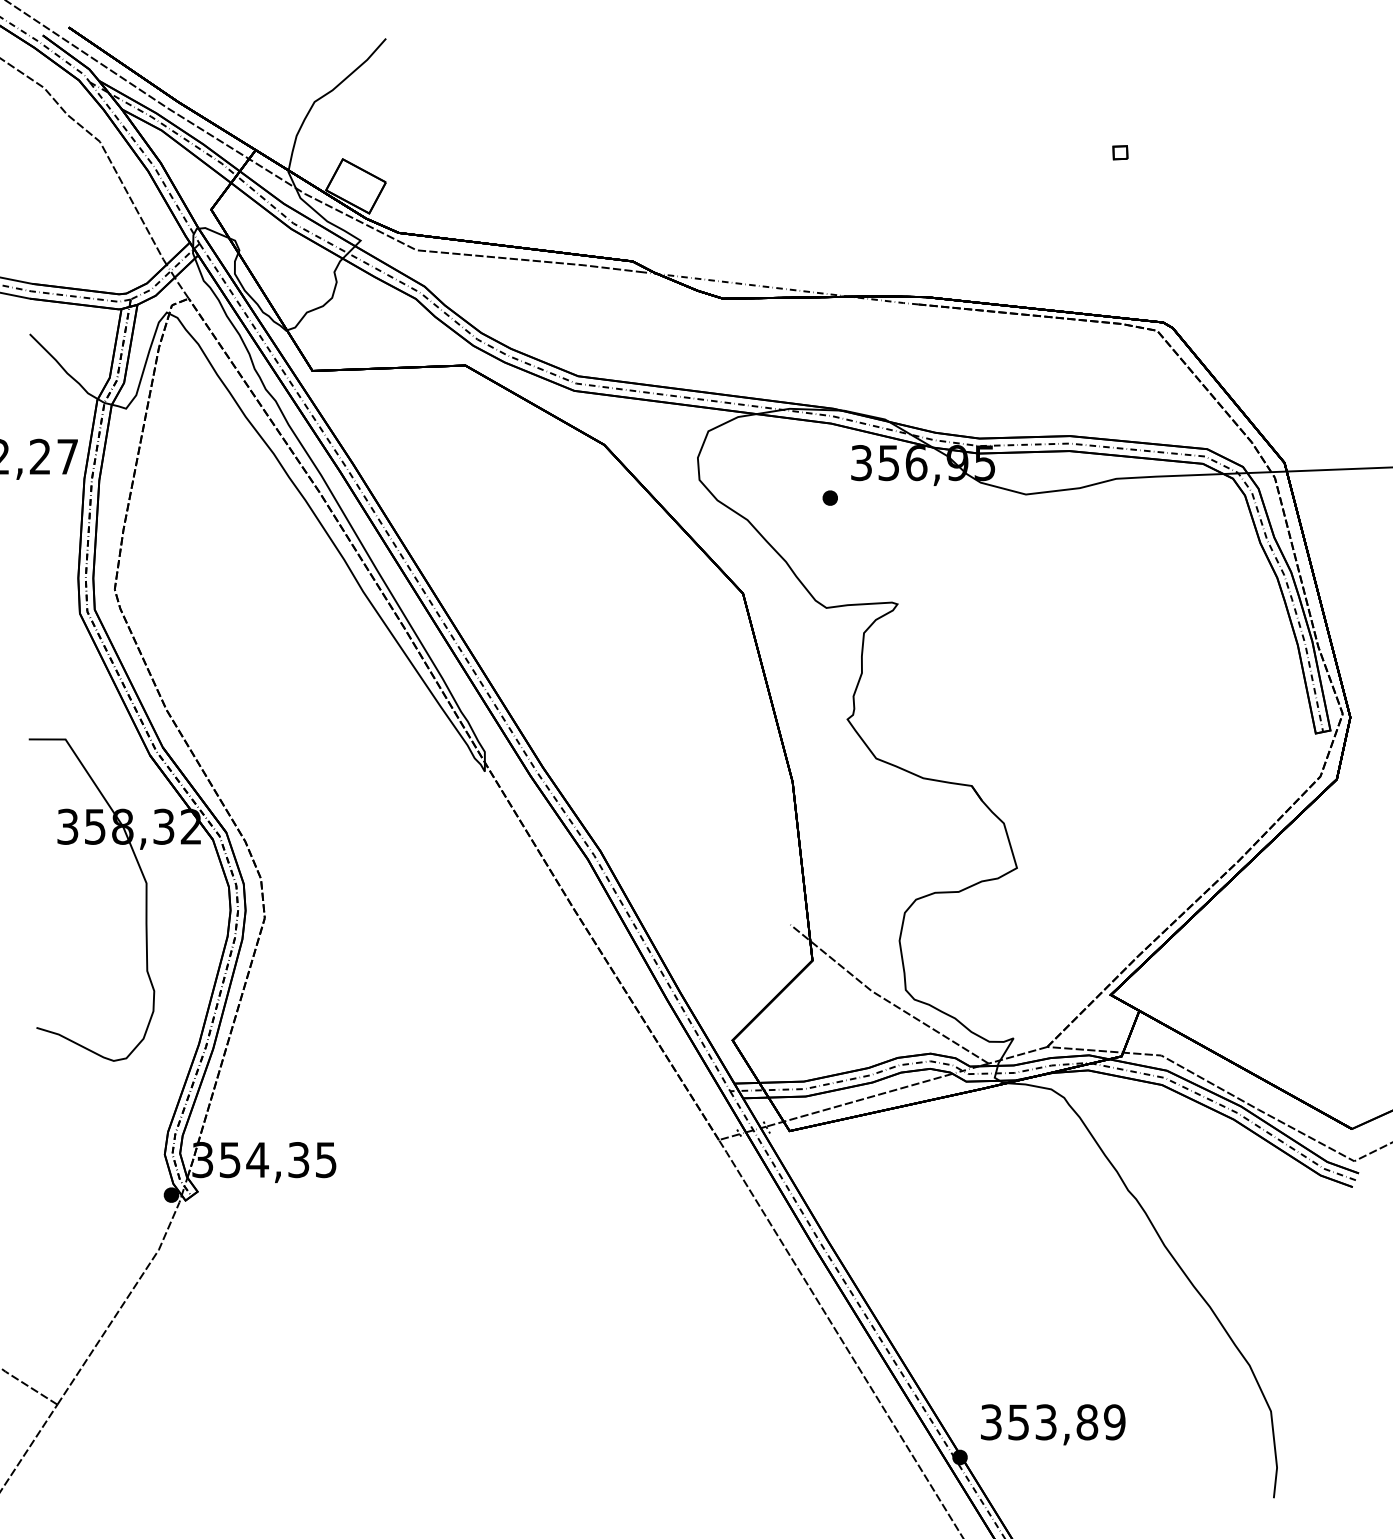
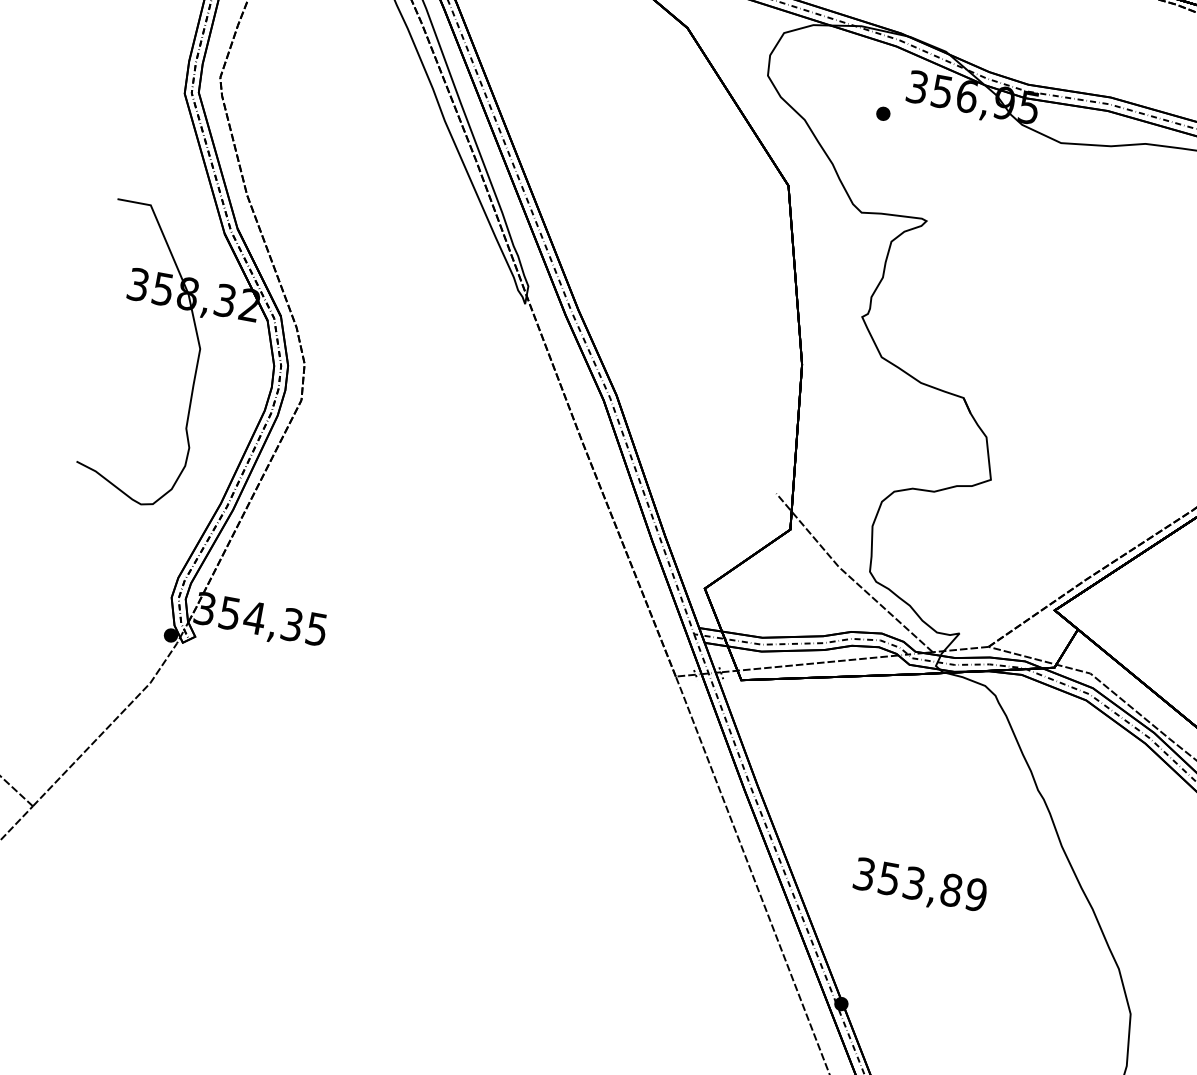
text: (1053, 1424) -> (920, 886), moved

